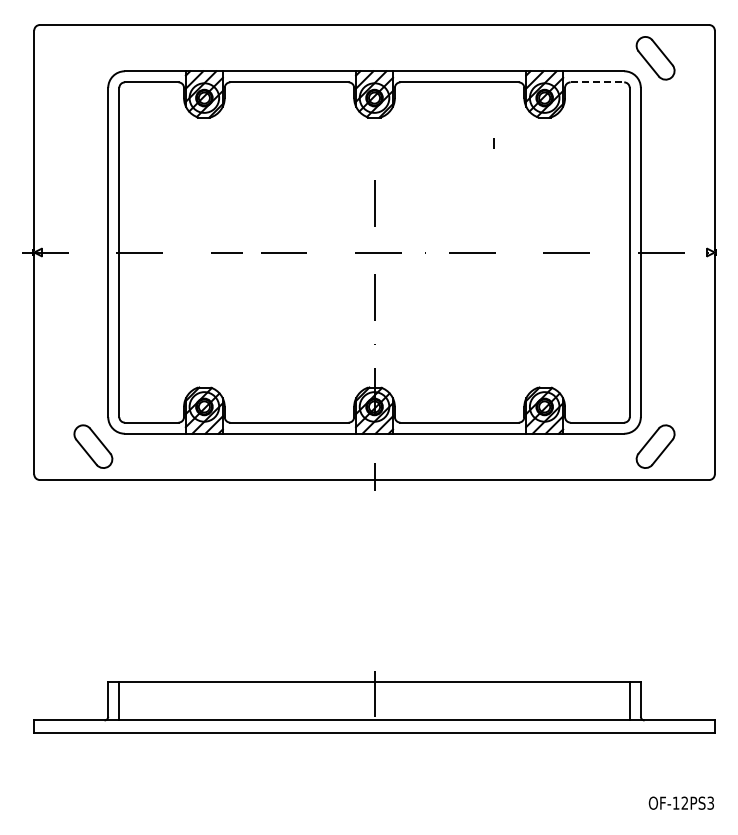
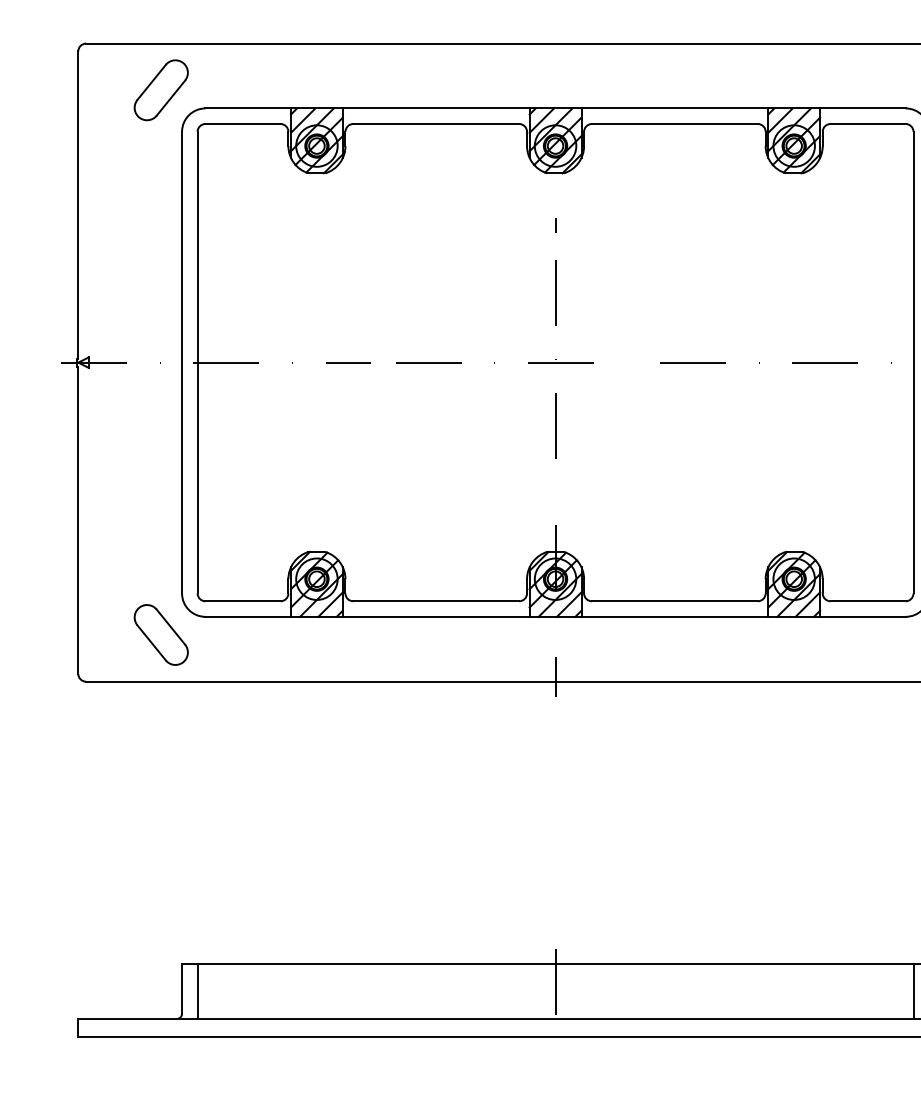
part: (93, 58) -> (161, 90), added
line: (597, 82) -> (868, 124), dashed -> solid
line: (493, 143) -> (555, 225), moved

